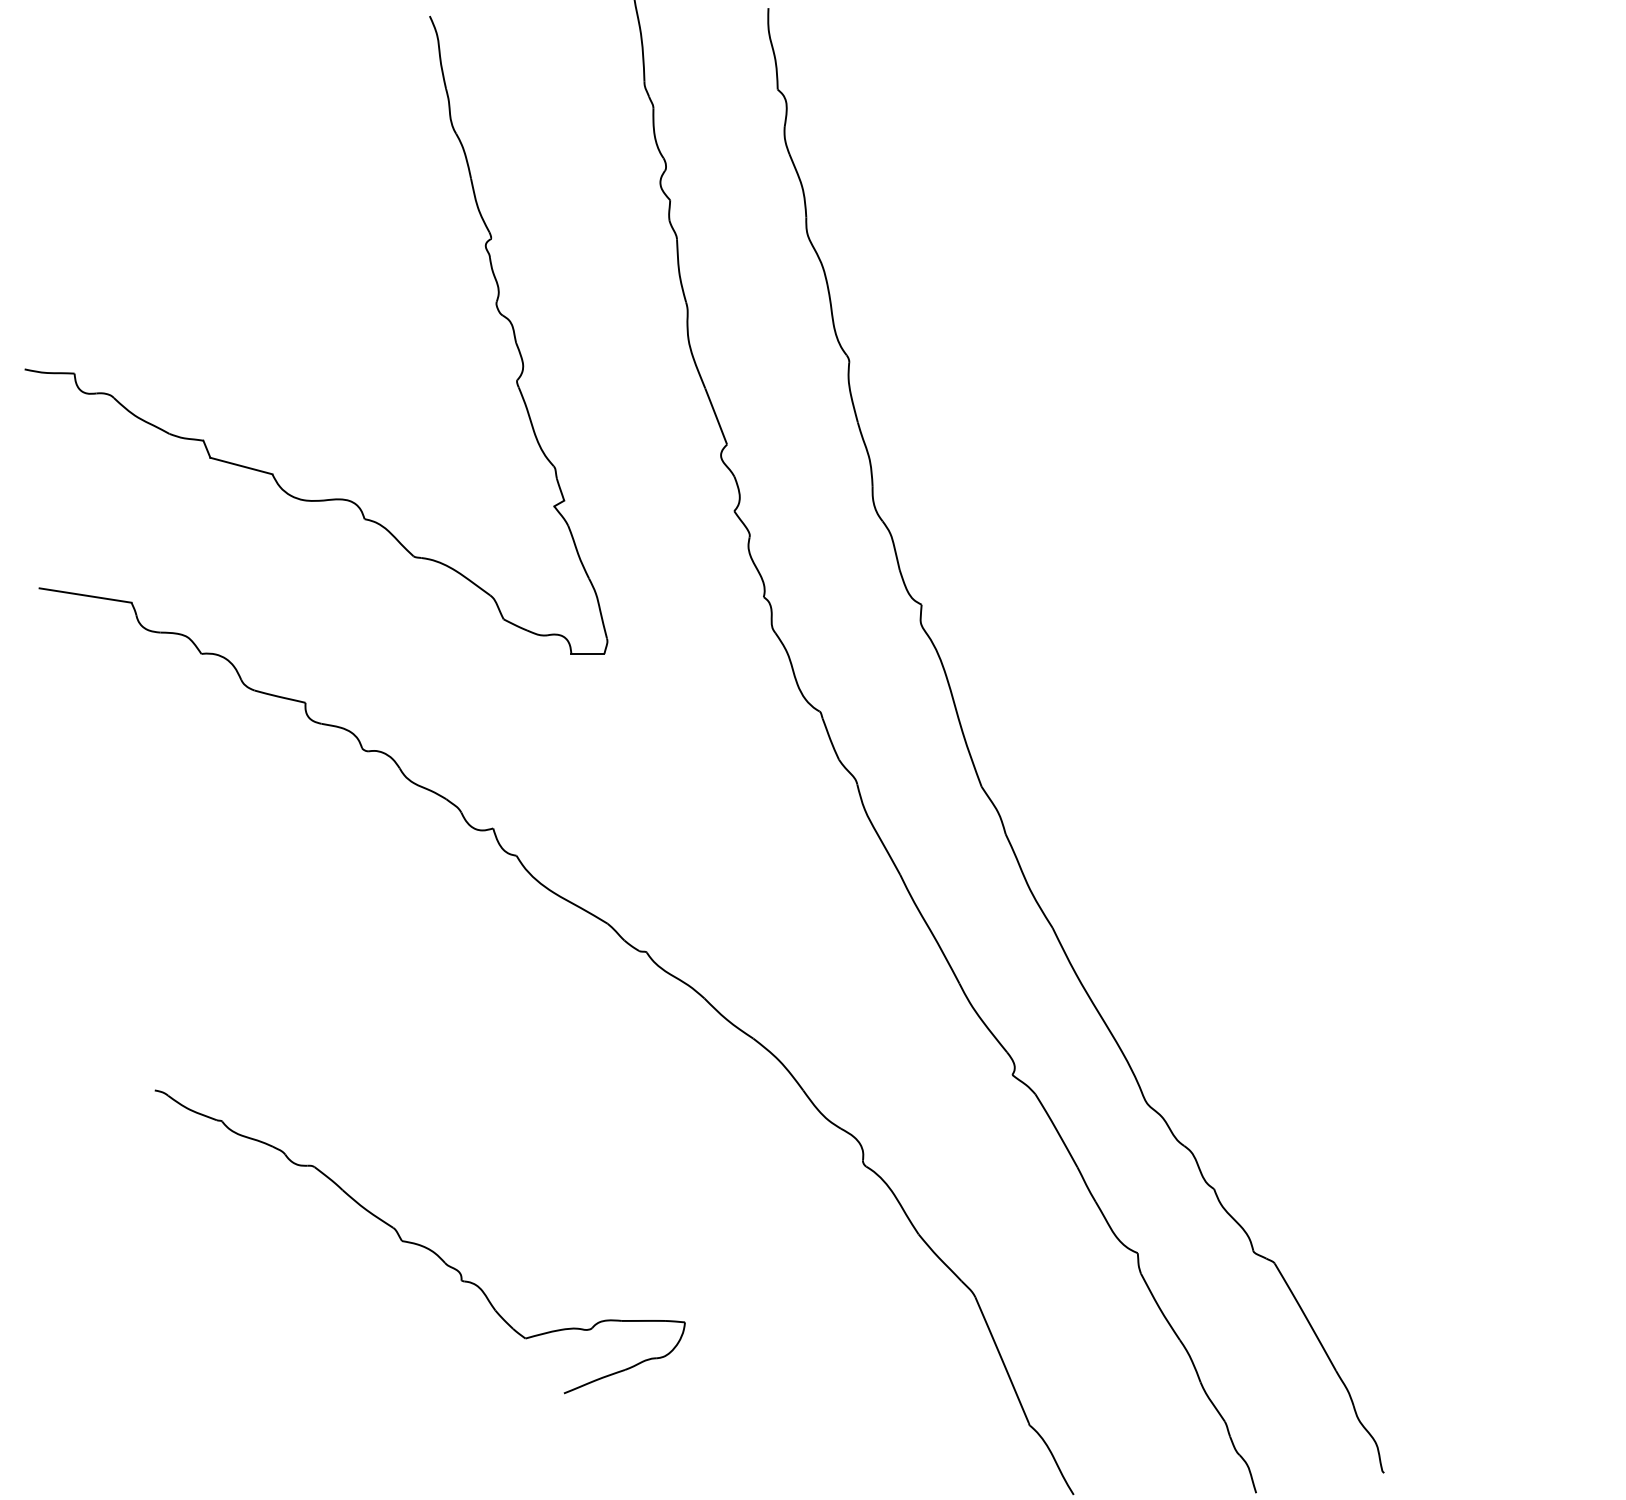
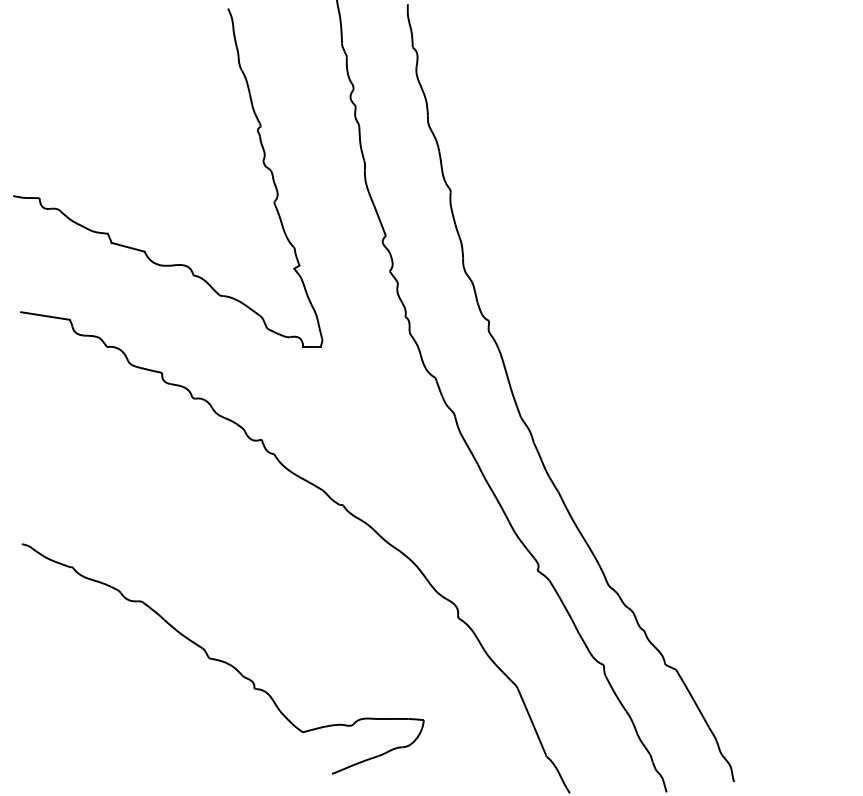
part: (419, 1240) -> (222, 658), size x1.43

